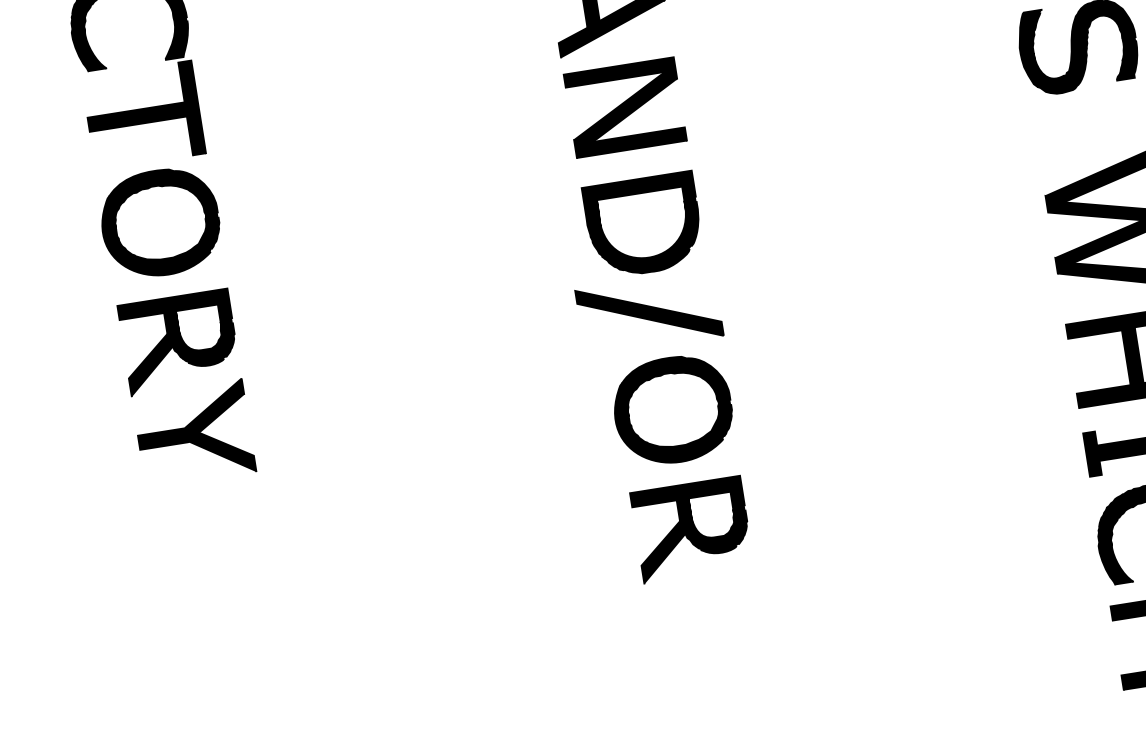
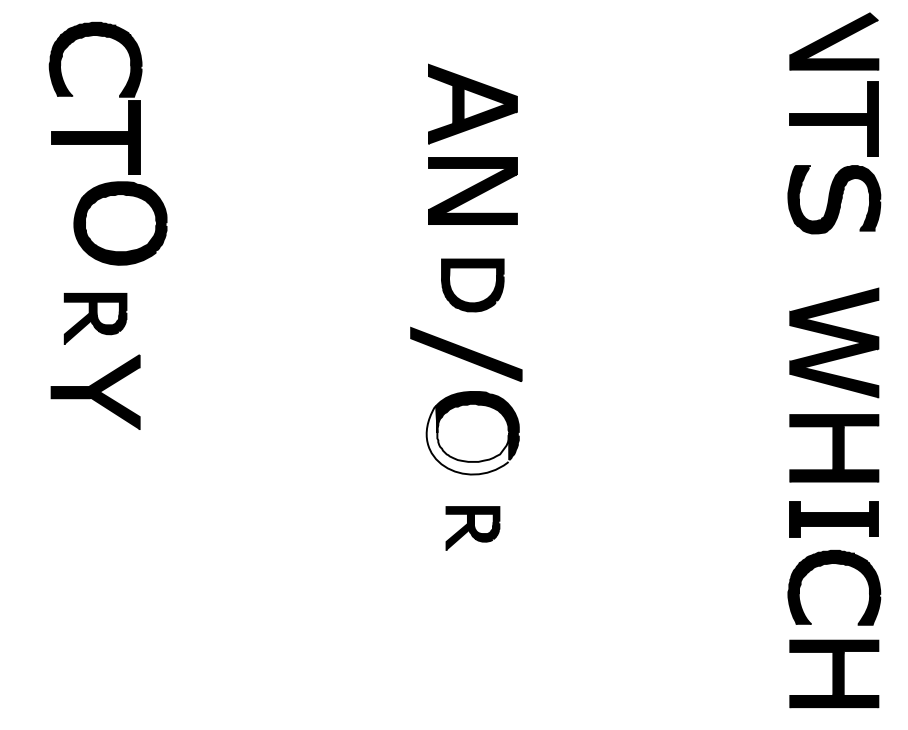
part: (160, 222) -> (120, 223), moved
part: (643, 225) -> (472, 285), size x0.7
part: (179, 341) -> (95, 318), size x0.7
fill: (667, 419) -> (467, 439), removed
part: (691, 529) -> (472, 528), size x0.6

